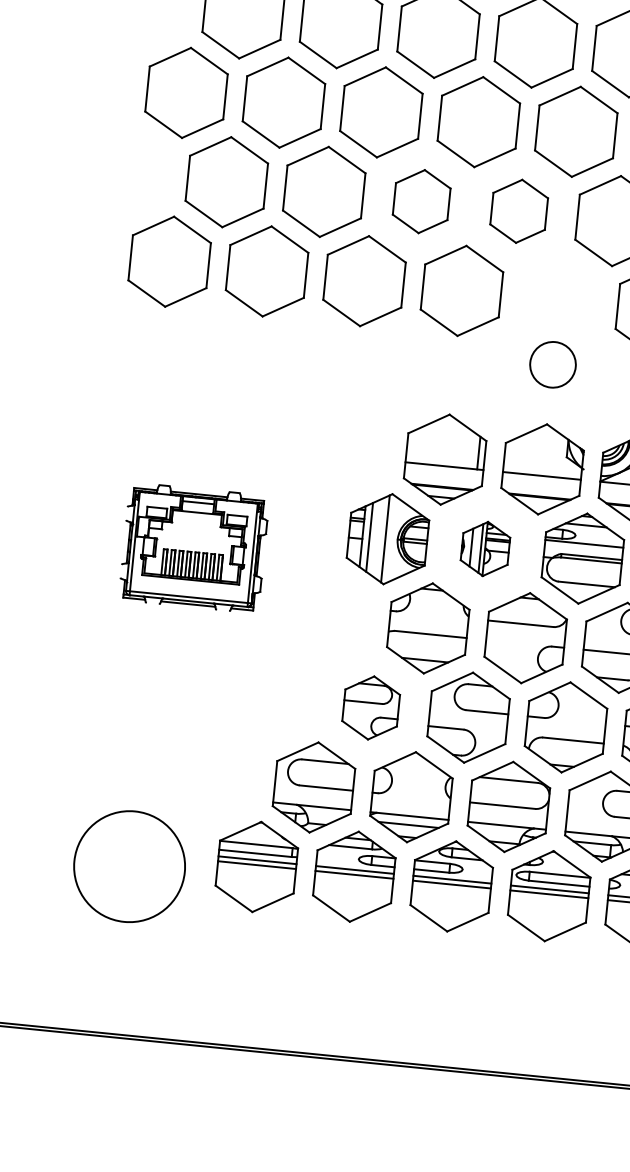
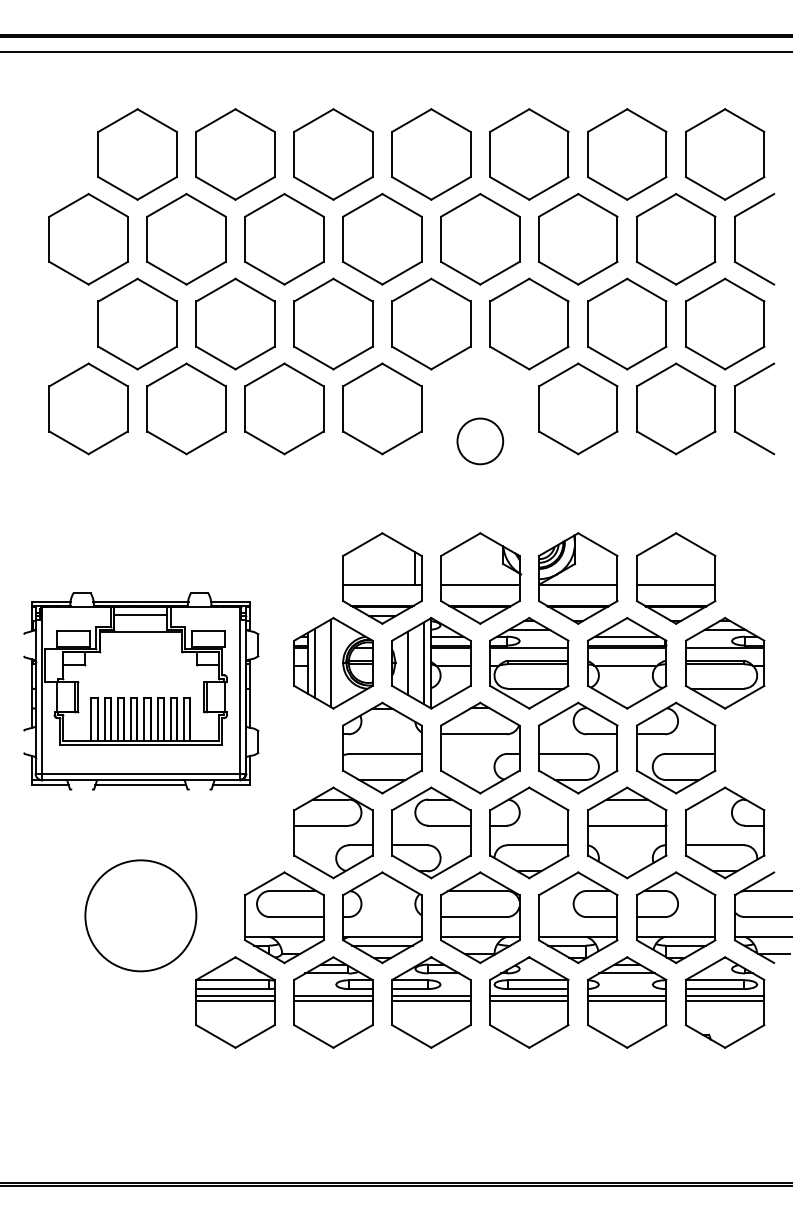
part: (421, 201) -> (333, 323), size x1.43
part: (519, 210) -> (431, 323), size x1.43
circle: (553, 364) -> (480, 441), moved
part: (194, 548) -> (141, 691), size x1.67
part: (485, 549) -> (431, 663), size x1.67
part: (371, 707) -> (333, 832), size x1.43
circle: (129, 866) -> (140, 915), moved

